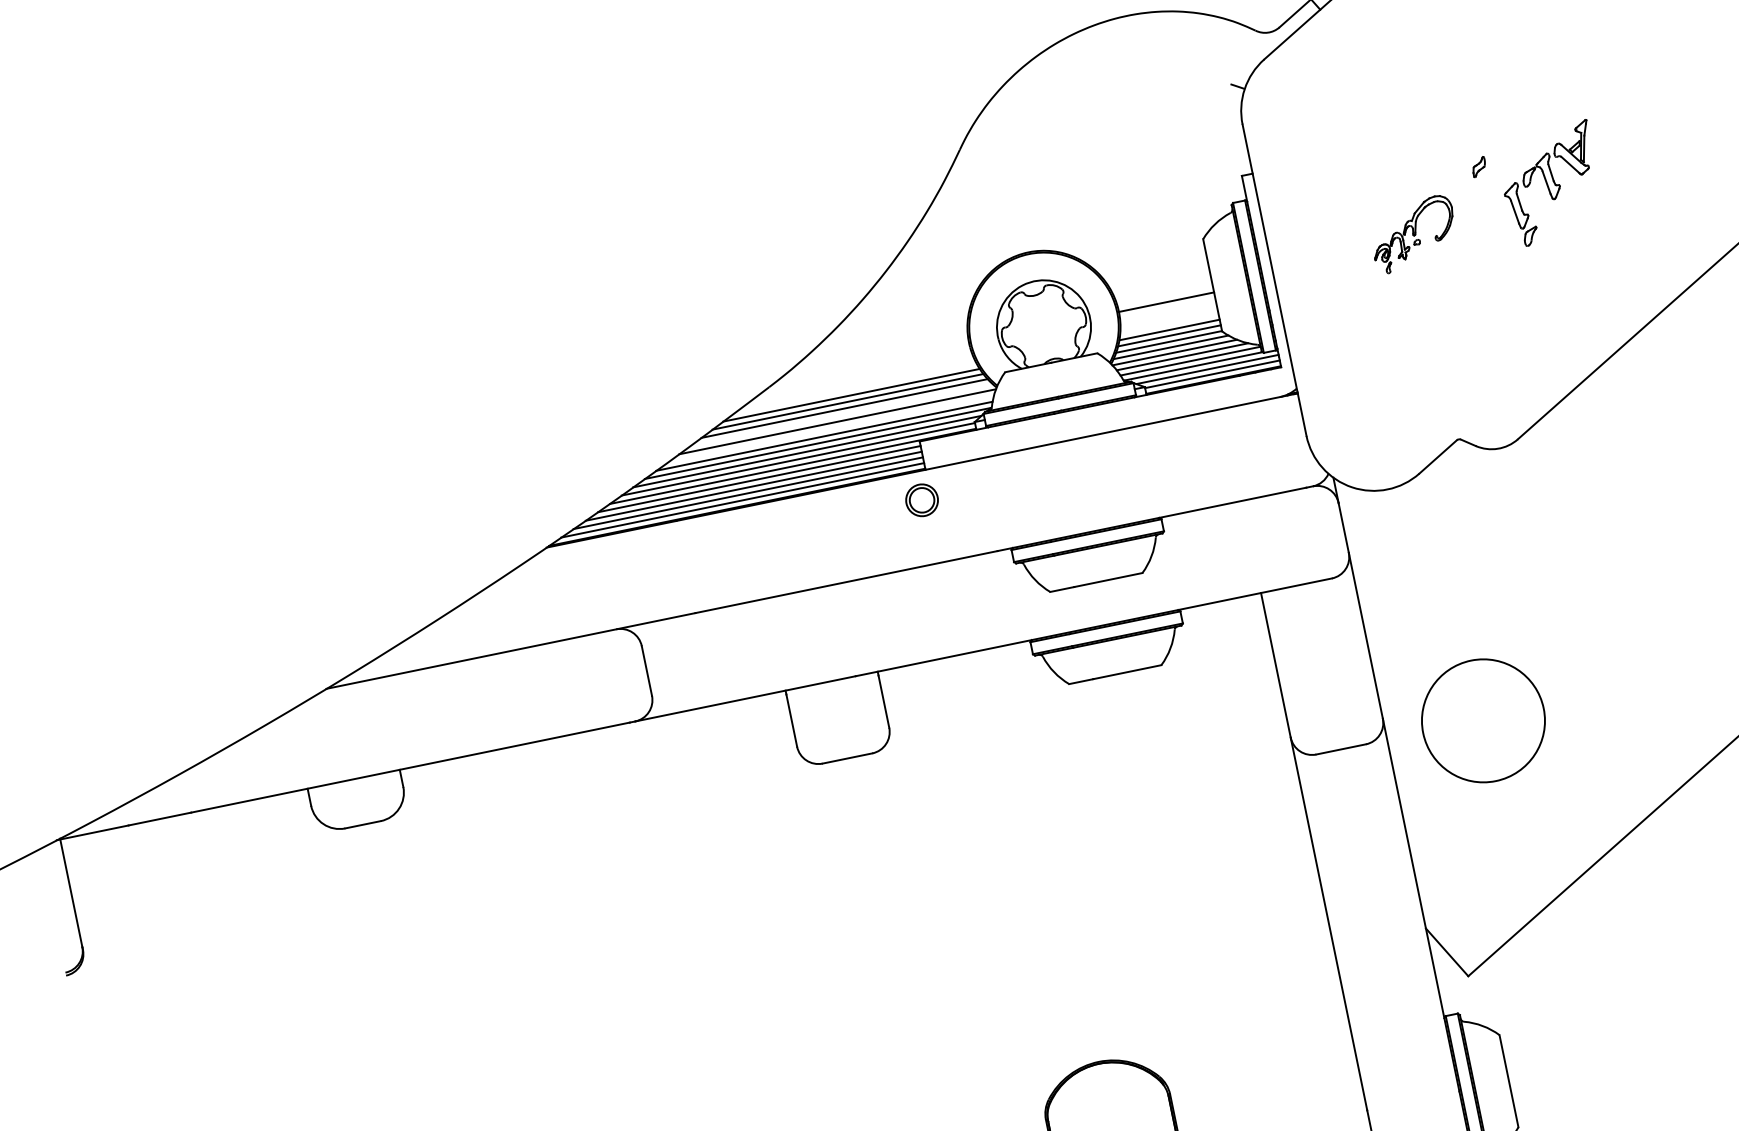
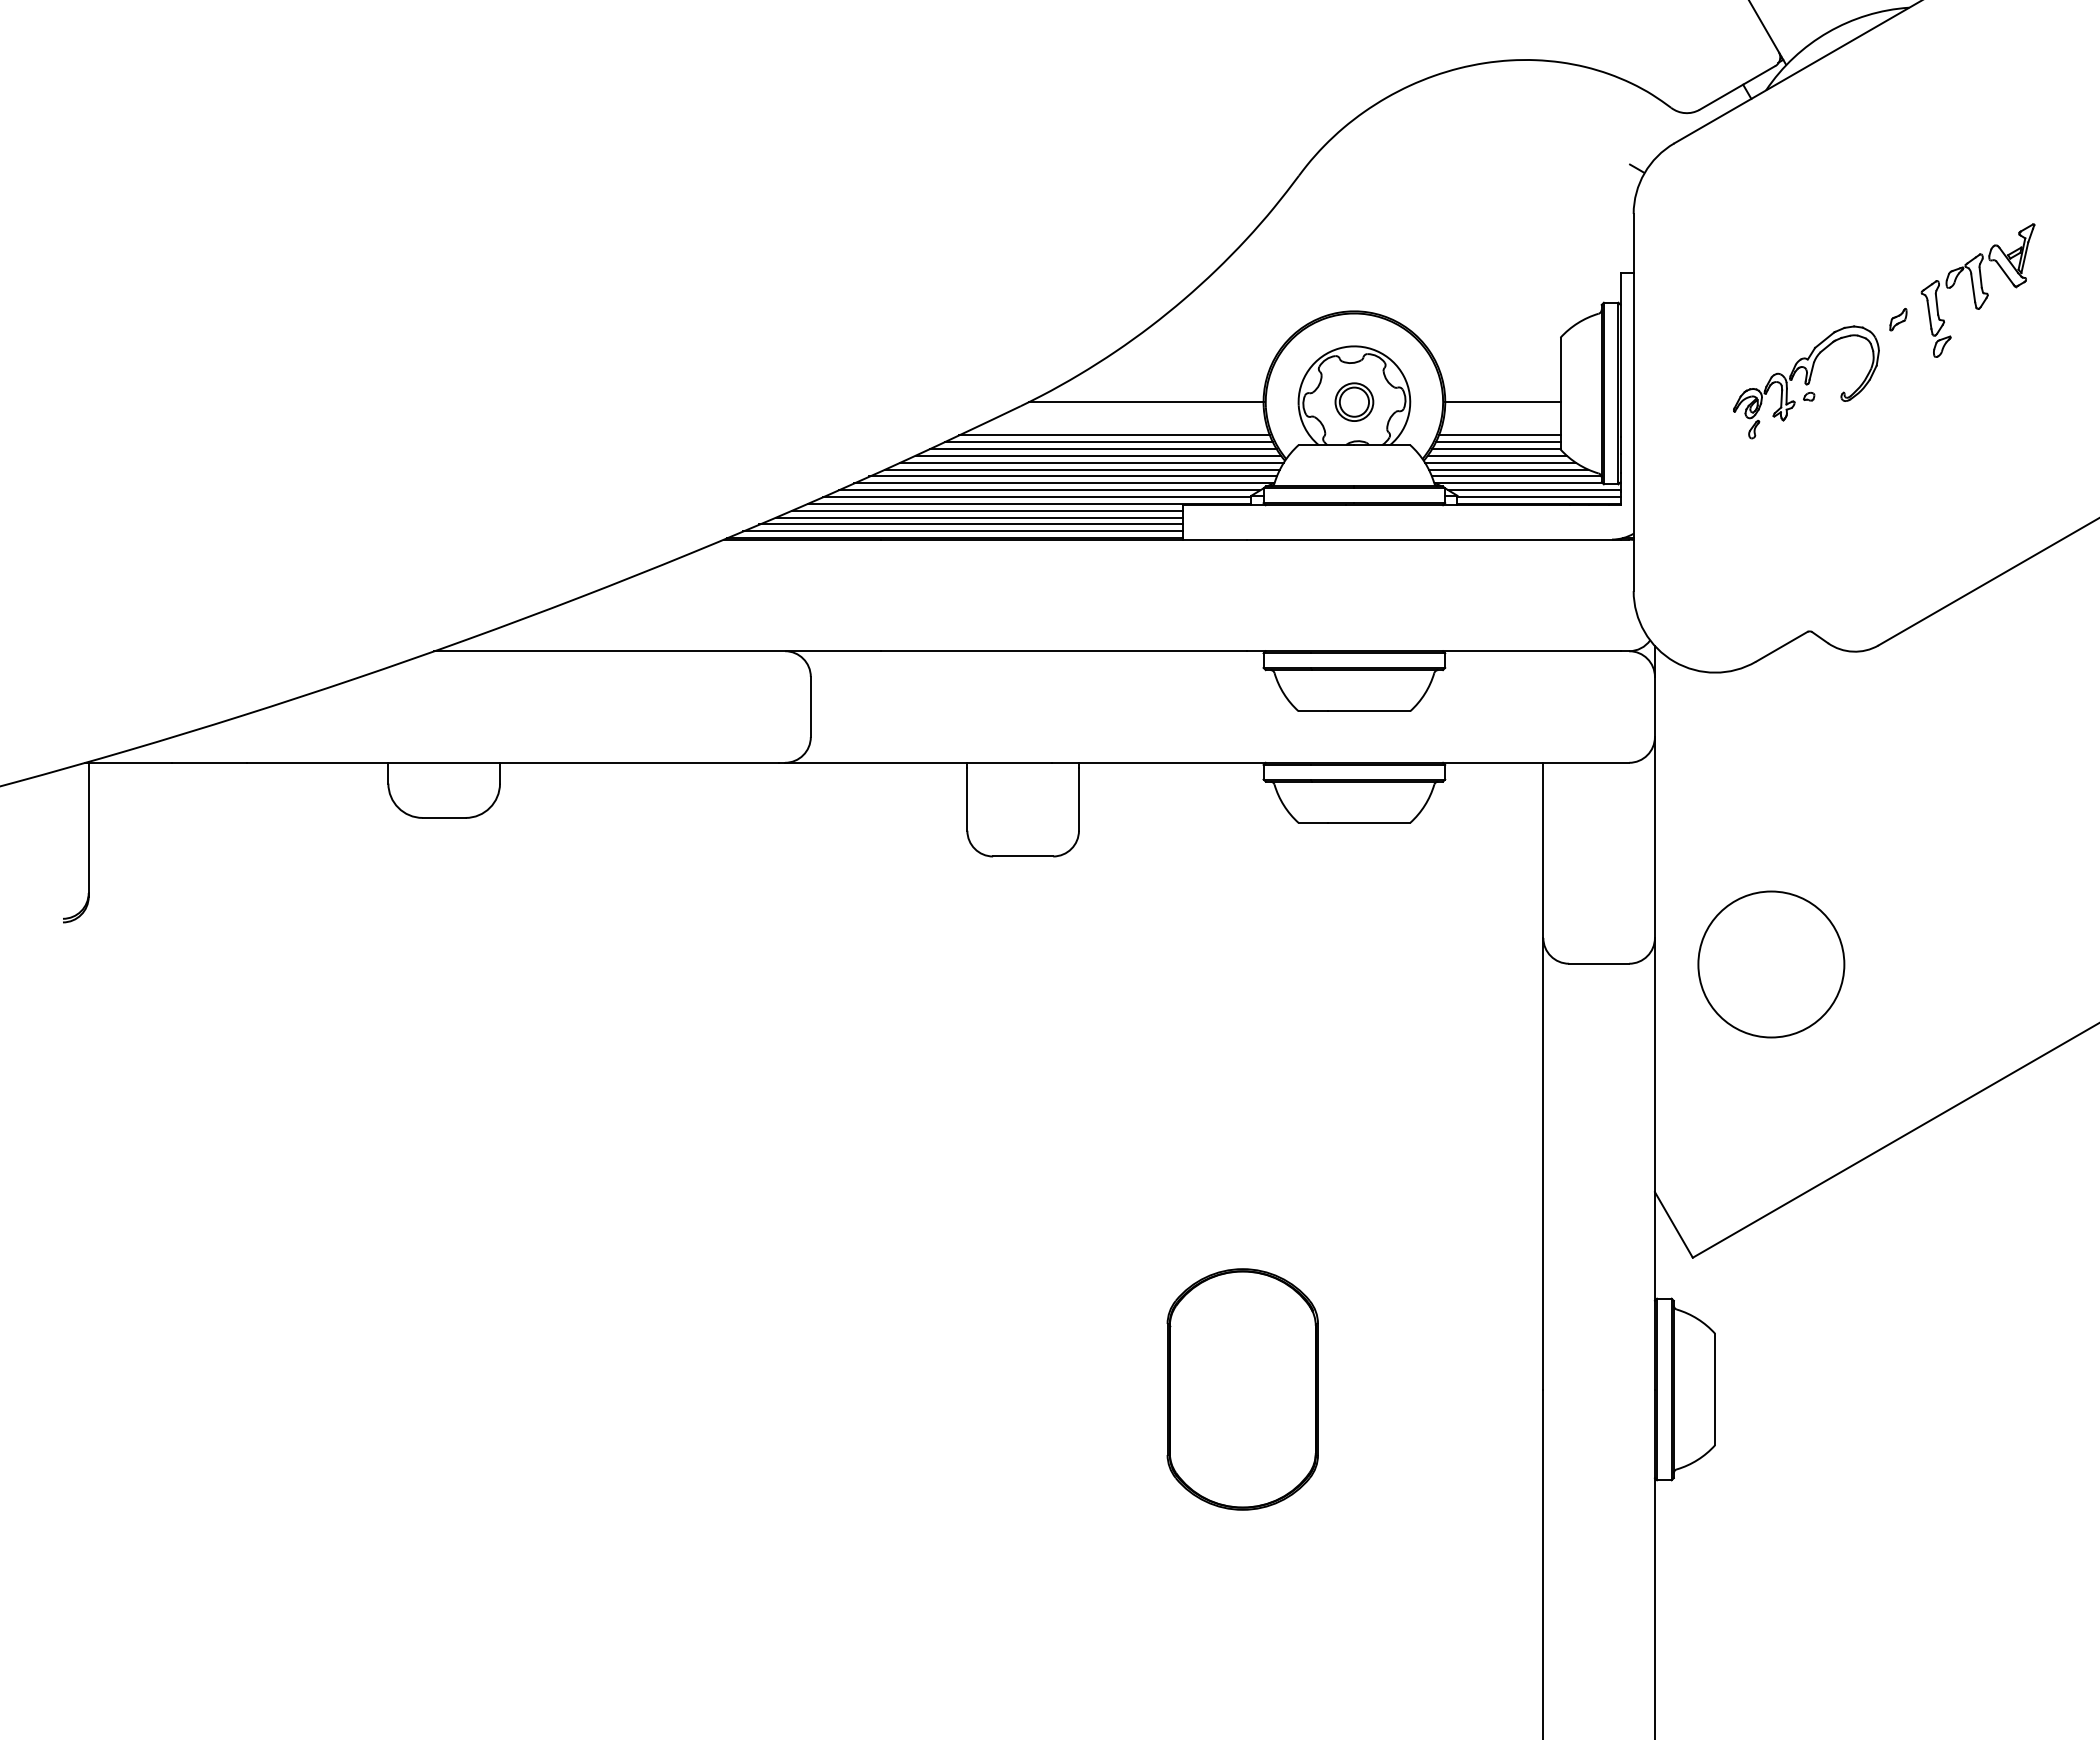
part: (1550, 184) -> (1977, 290), moved
part: (1413, 234) -> (1806, 382), size x1.43
line: (871, 362) -> (1145, 402), added
line: (841, 414) -> (1098, 455), added
line: (830, 428) -> (1082, 469), added
part: (922, 499) -> (1354, 401), moved

